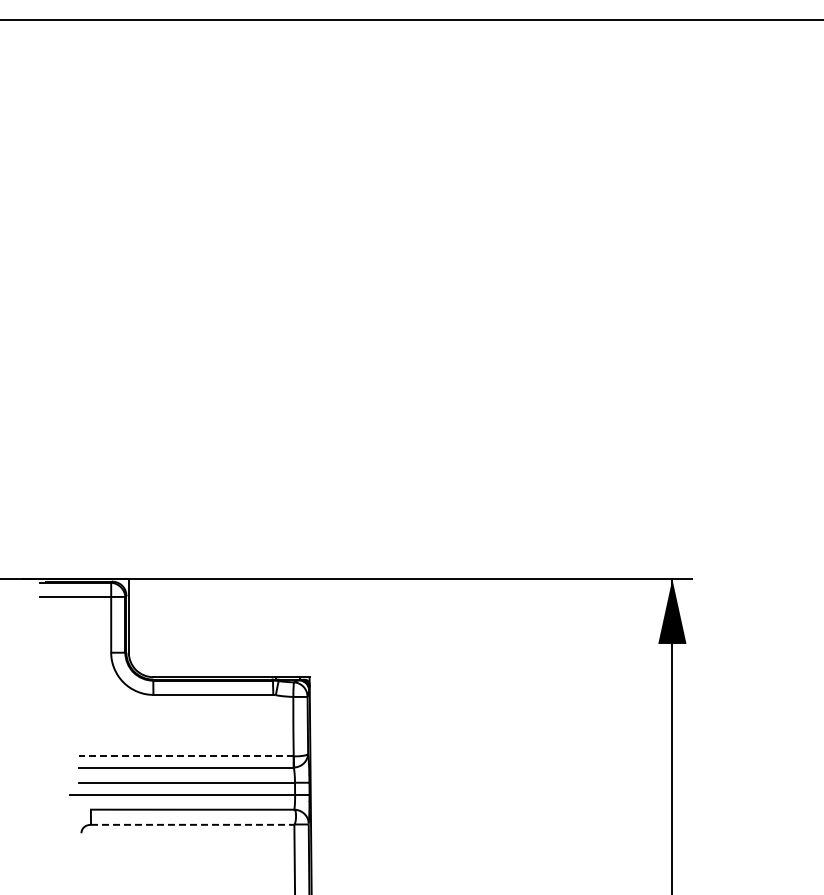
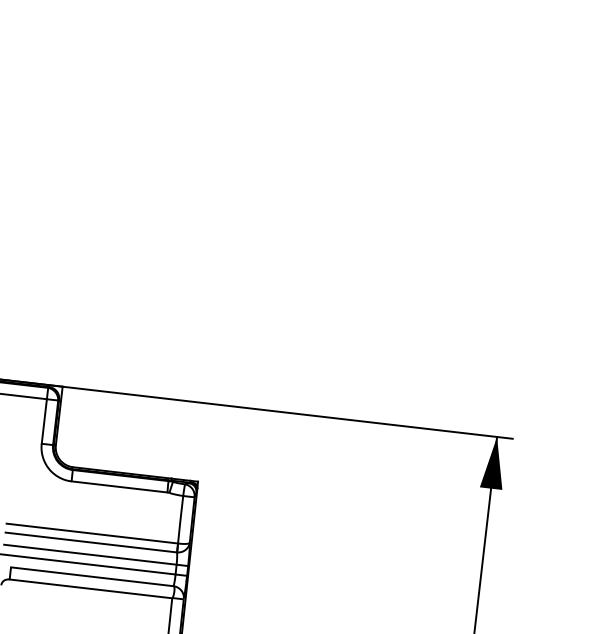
line: (186, 756) -> (92, 533), dashed -> solid
line: (192, 824) -> (90, 588), dashed -> solid

